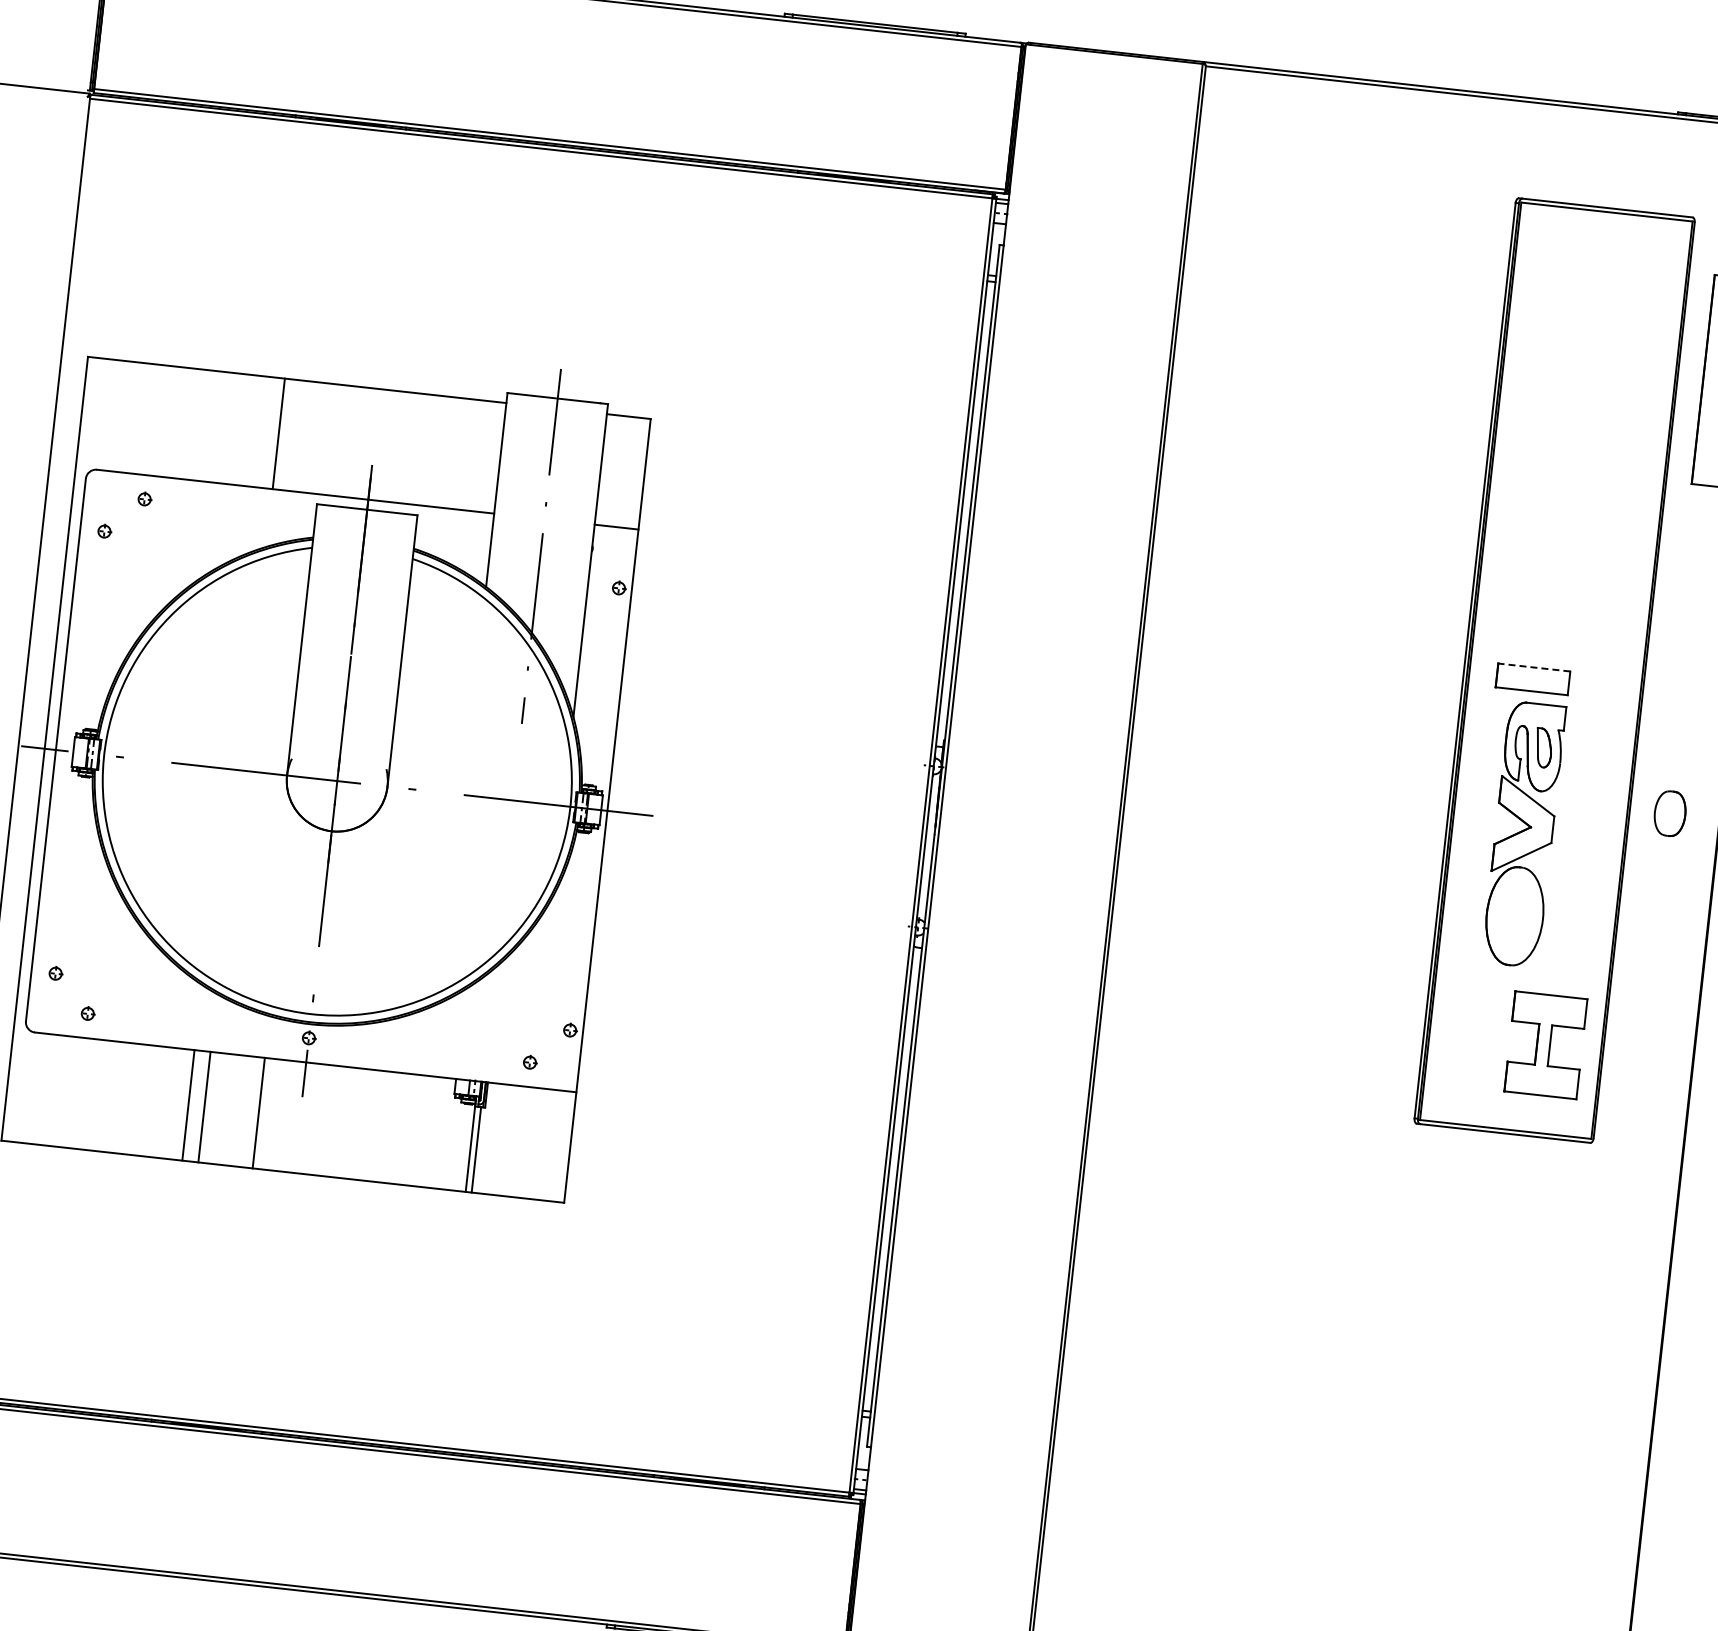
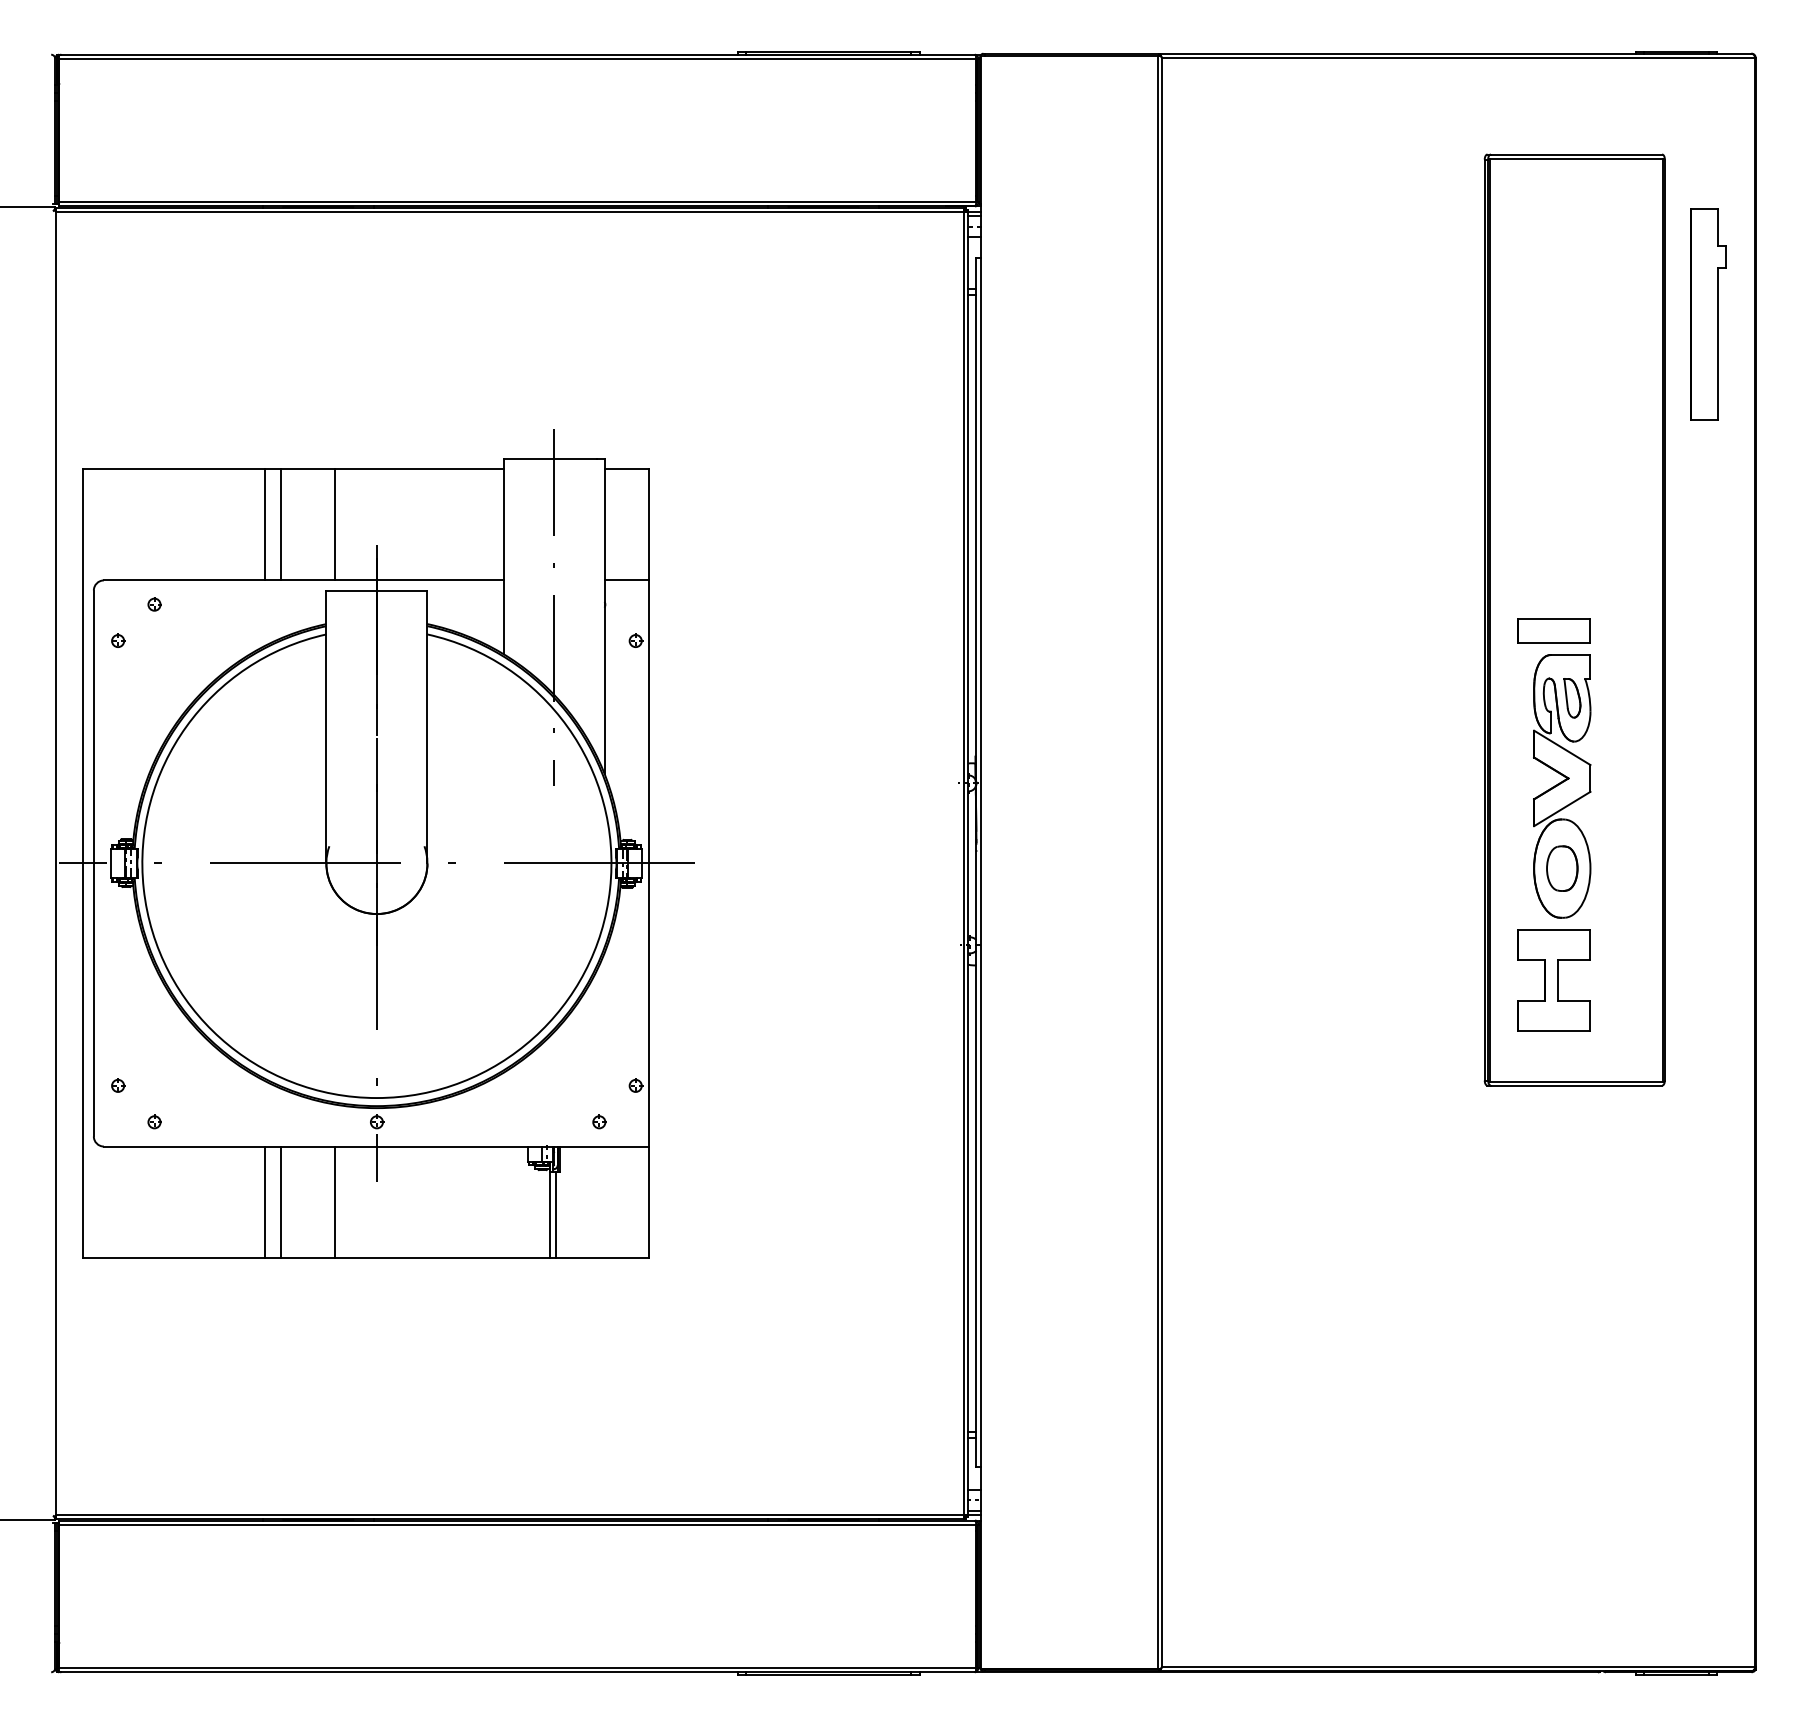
line: (262, 431) -> (264, 524), added
line: (333, 439) -> (335, 524), added
line: (1533, 667) -> (1553, 619), dashed -> solid
part: (1670, 813) -> (1562, 868), moved
part: (1545, 1045) -> (1553, 980), moved

